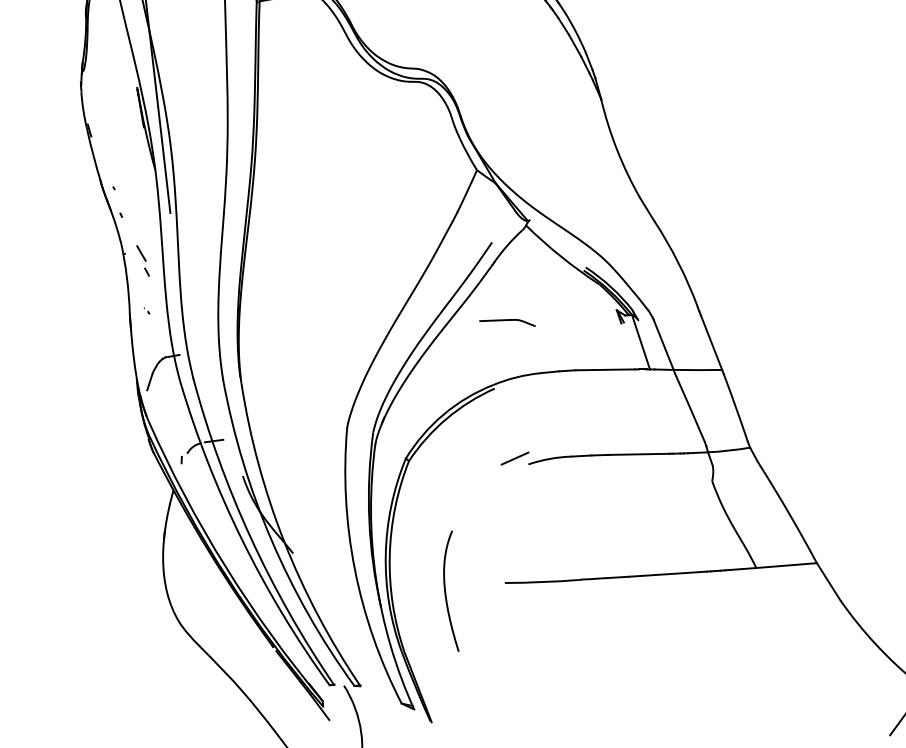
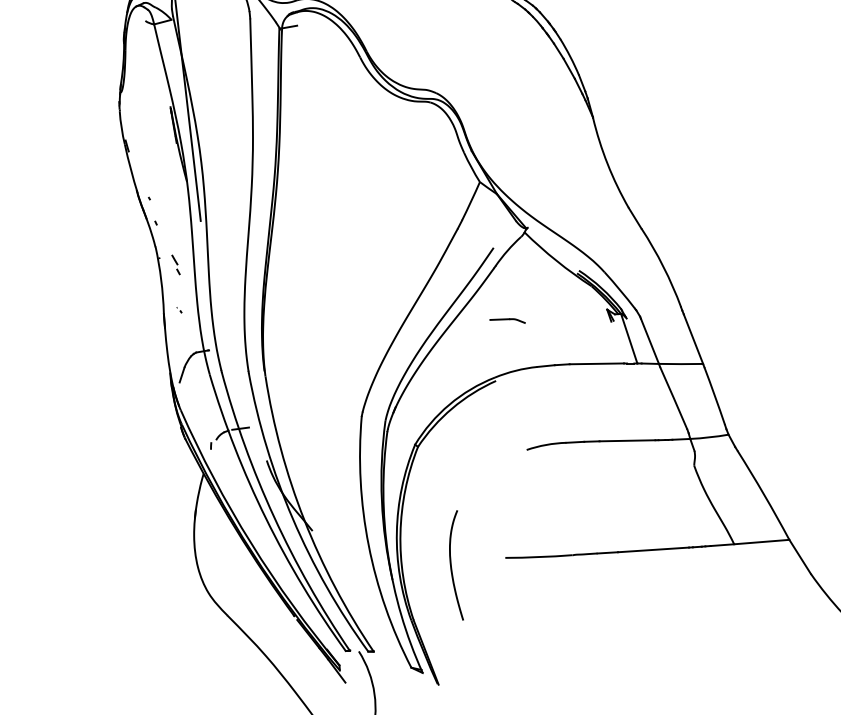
part: (142, 260) -> (175, 264), size x0.7
part: (507, 322) -> (507, 320), size x0.7
line: (514, 458) -> (514, 444), removed

